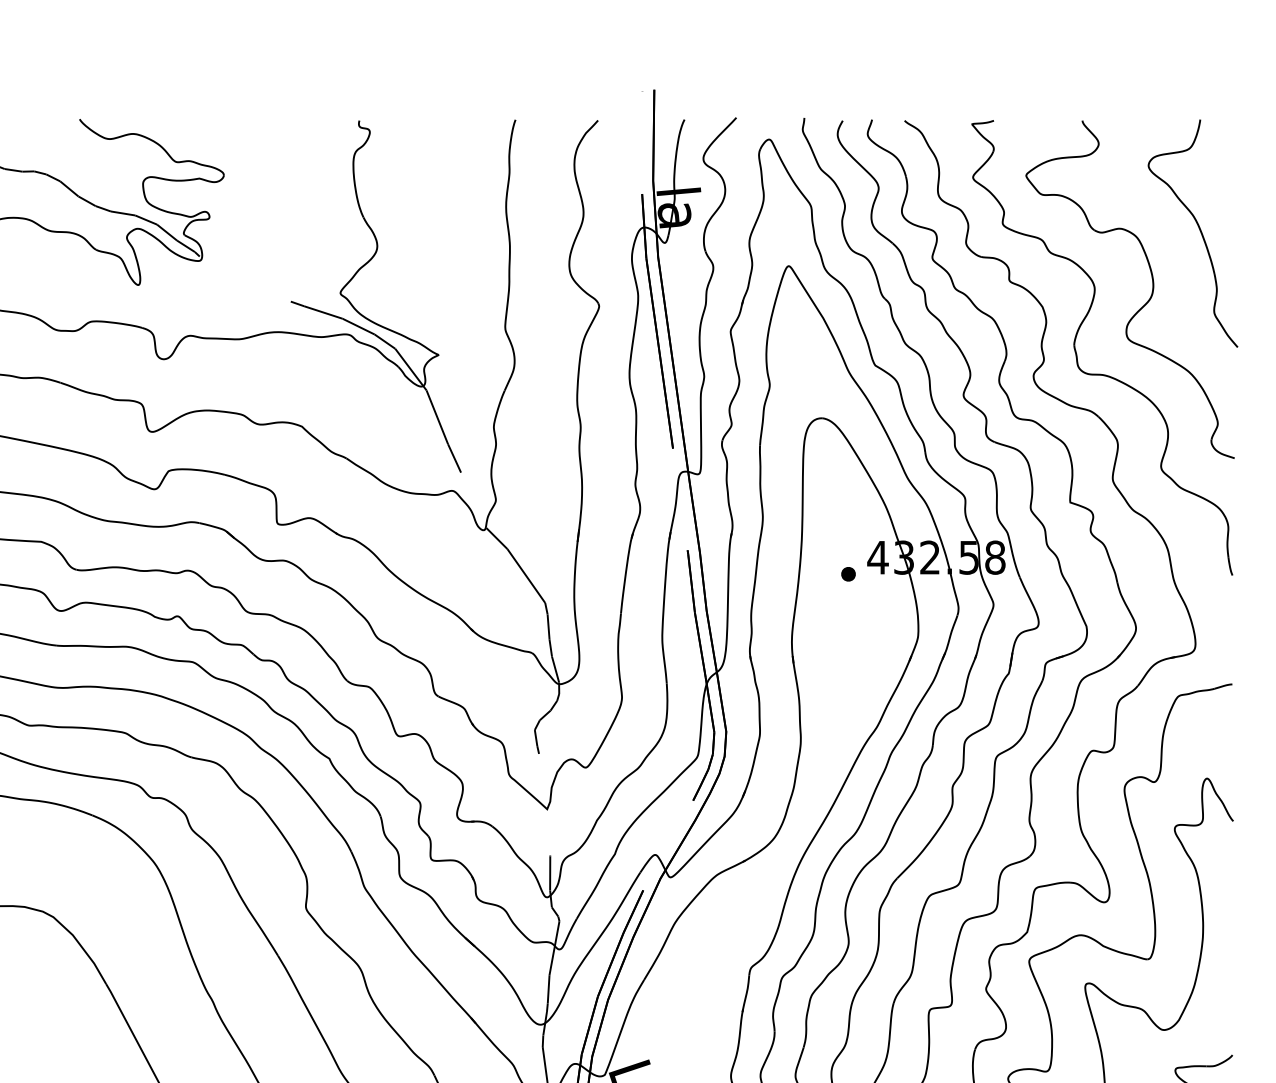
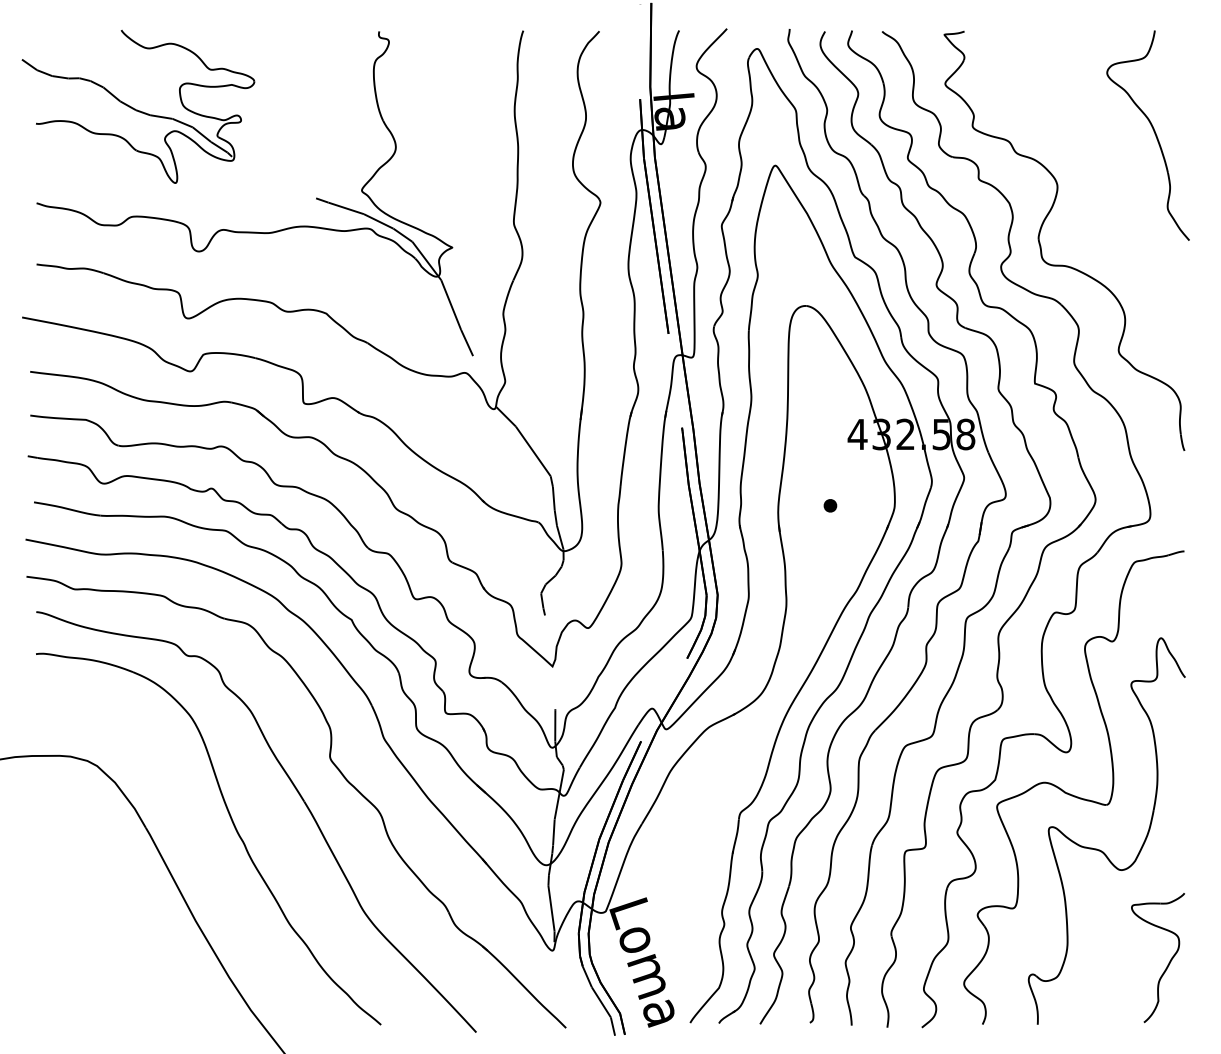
part: (1144, 303) -> (1103, 200), removed
part: (848, 573) -> (830, 505), moved

